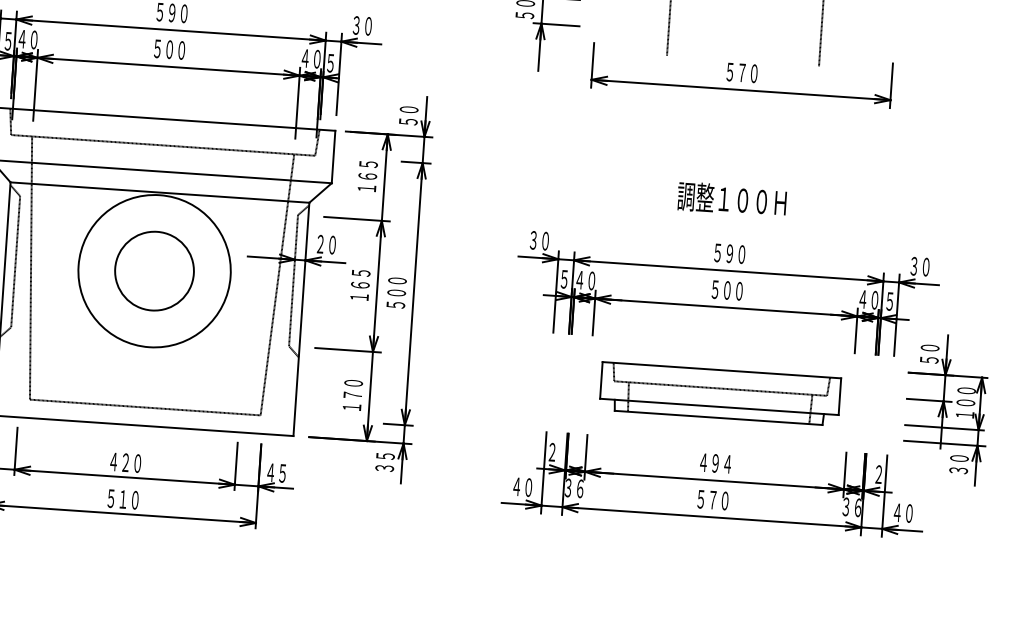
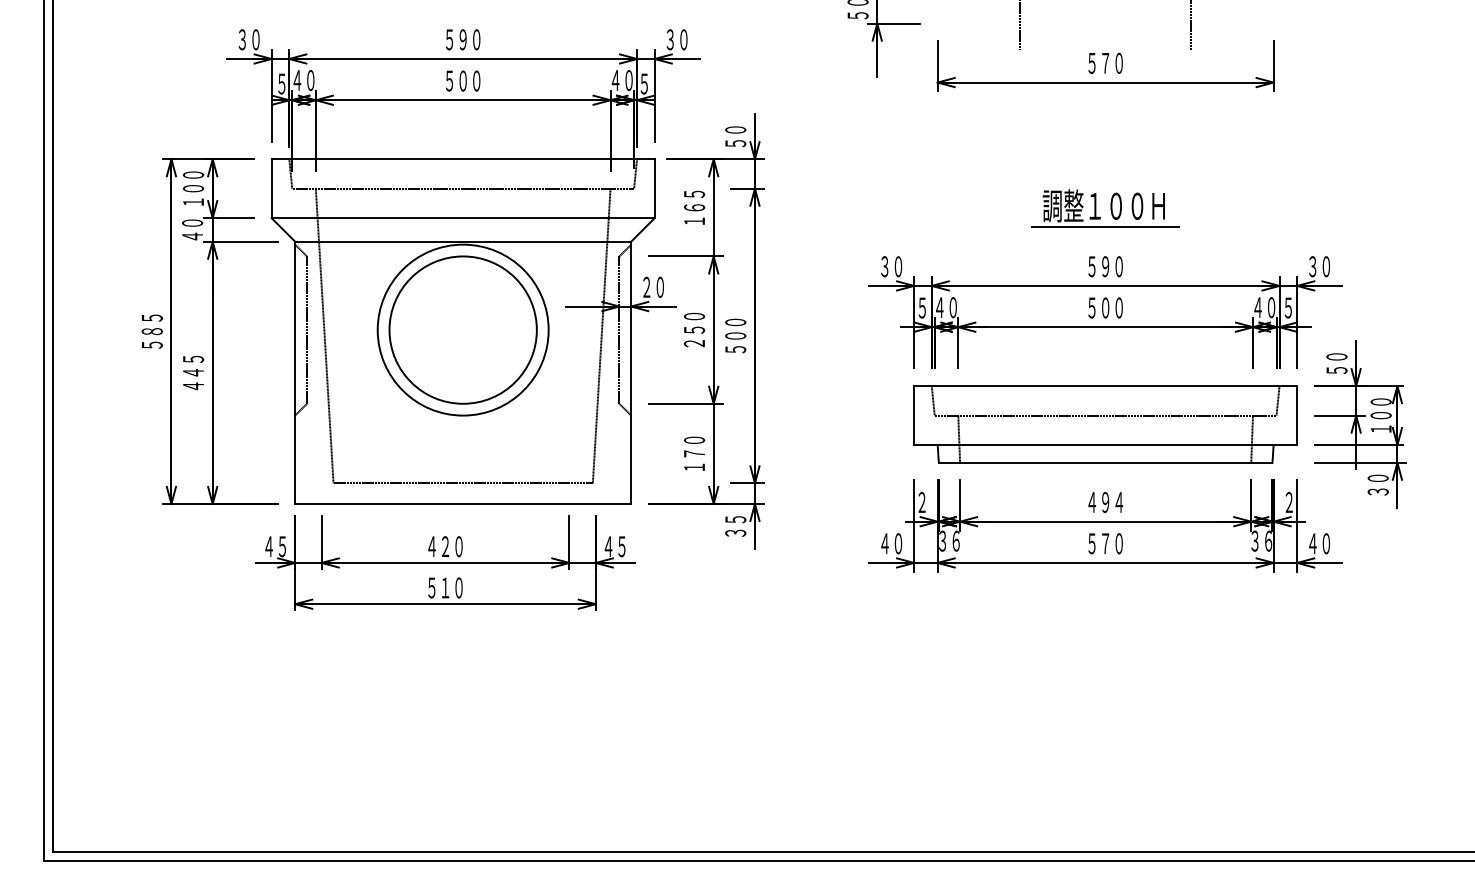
line: (732, 217) -> (1105, 226), added
circle: (154, 270) -> (462, 329), size x1.67
text: (359, 285) -> (693, 330), １６５ -> ２５０
part: (720, 394) -> (1105, 424), size x1.43

